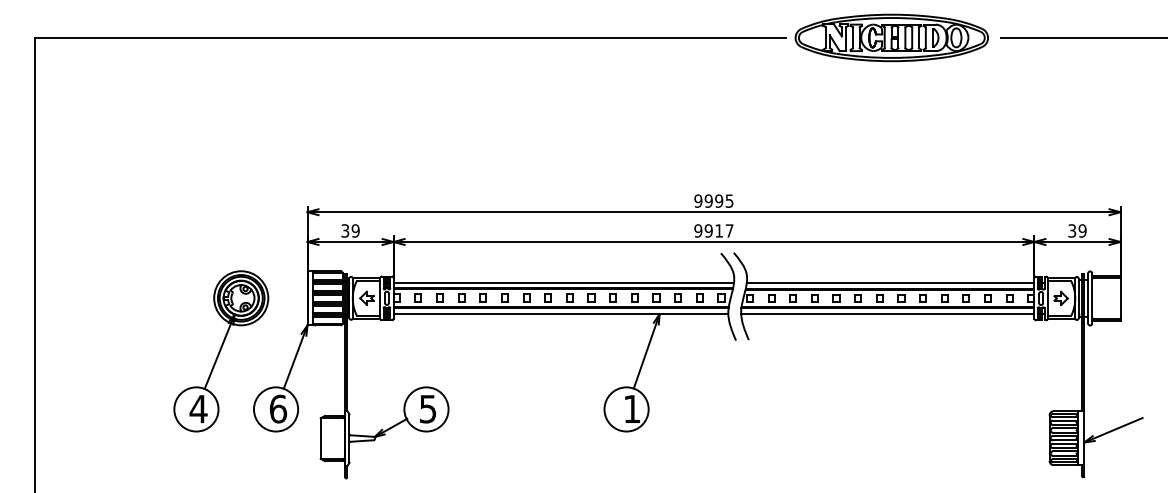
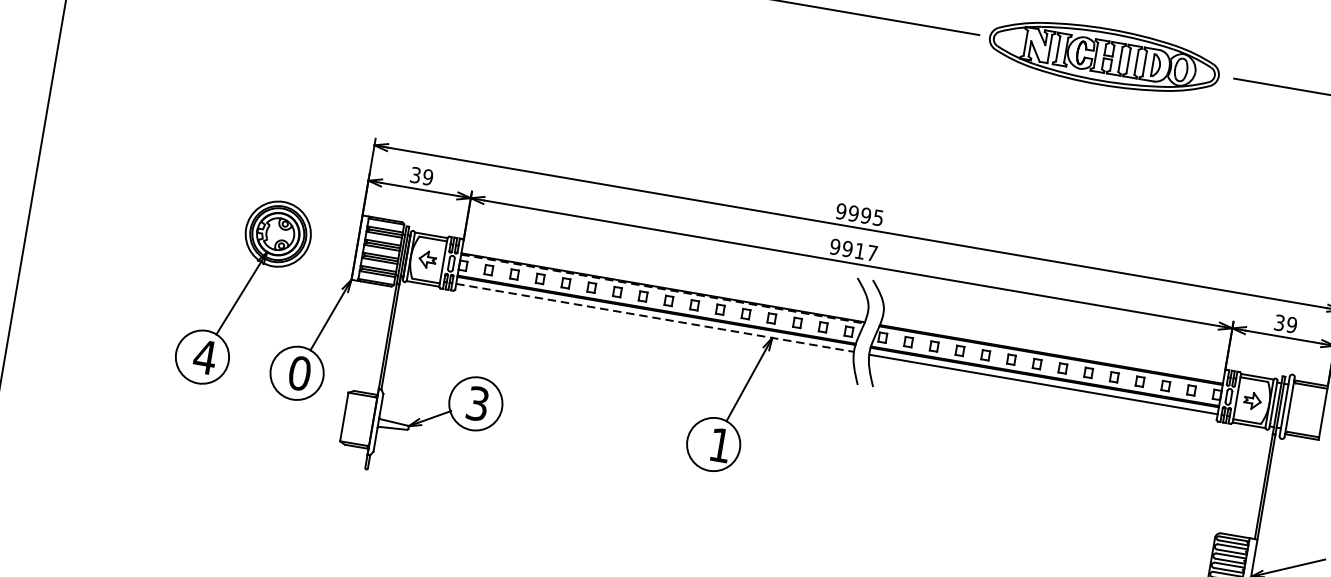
line: (563, 282) -> (664, 280), removed
line: (890, 282) -> (1053, 347), removed
line: (563, 289) -> (663, 289), solid -> dashed
line: (561, 314) -> (655, 318), solid -> dashed
text: (278, 408) -> (300, 372), 6 -> 0
text: (428, 408) -> (478, 403), 5 -> 3

